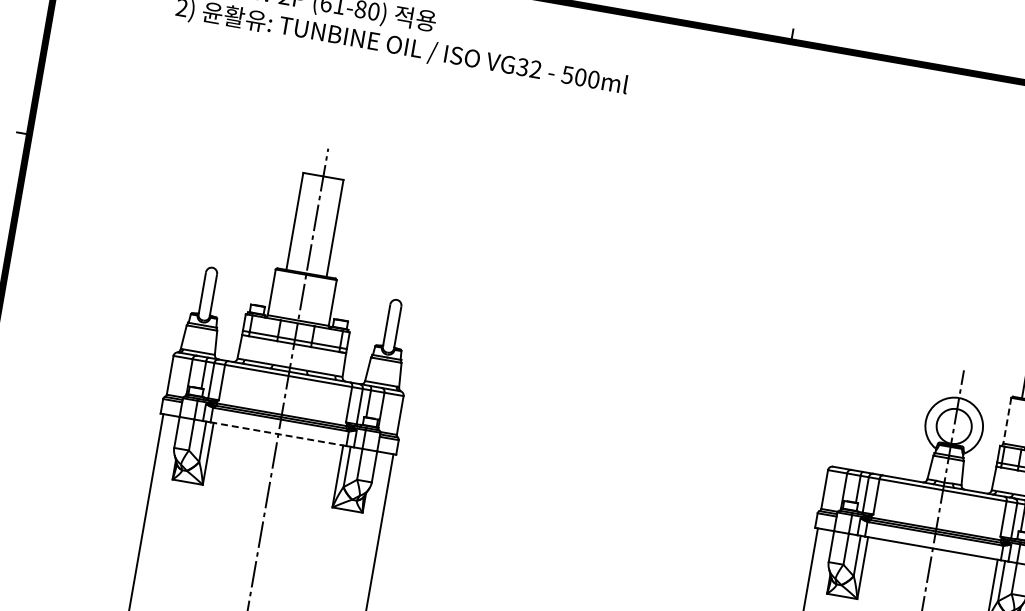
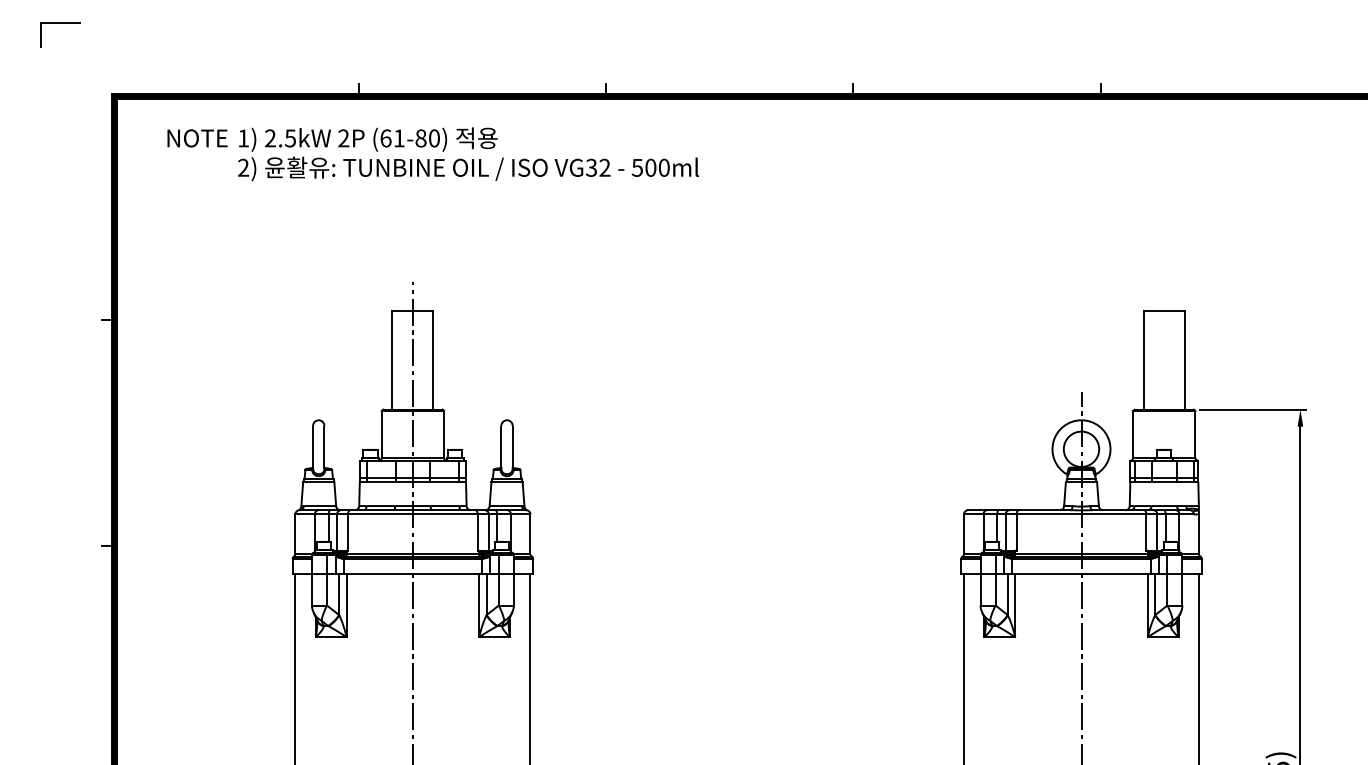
line: (1007, 420) -> (1133, 434), dashed -> solid
line: (278, 433) -> (412, 573), dashed -> solid

